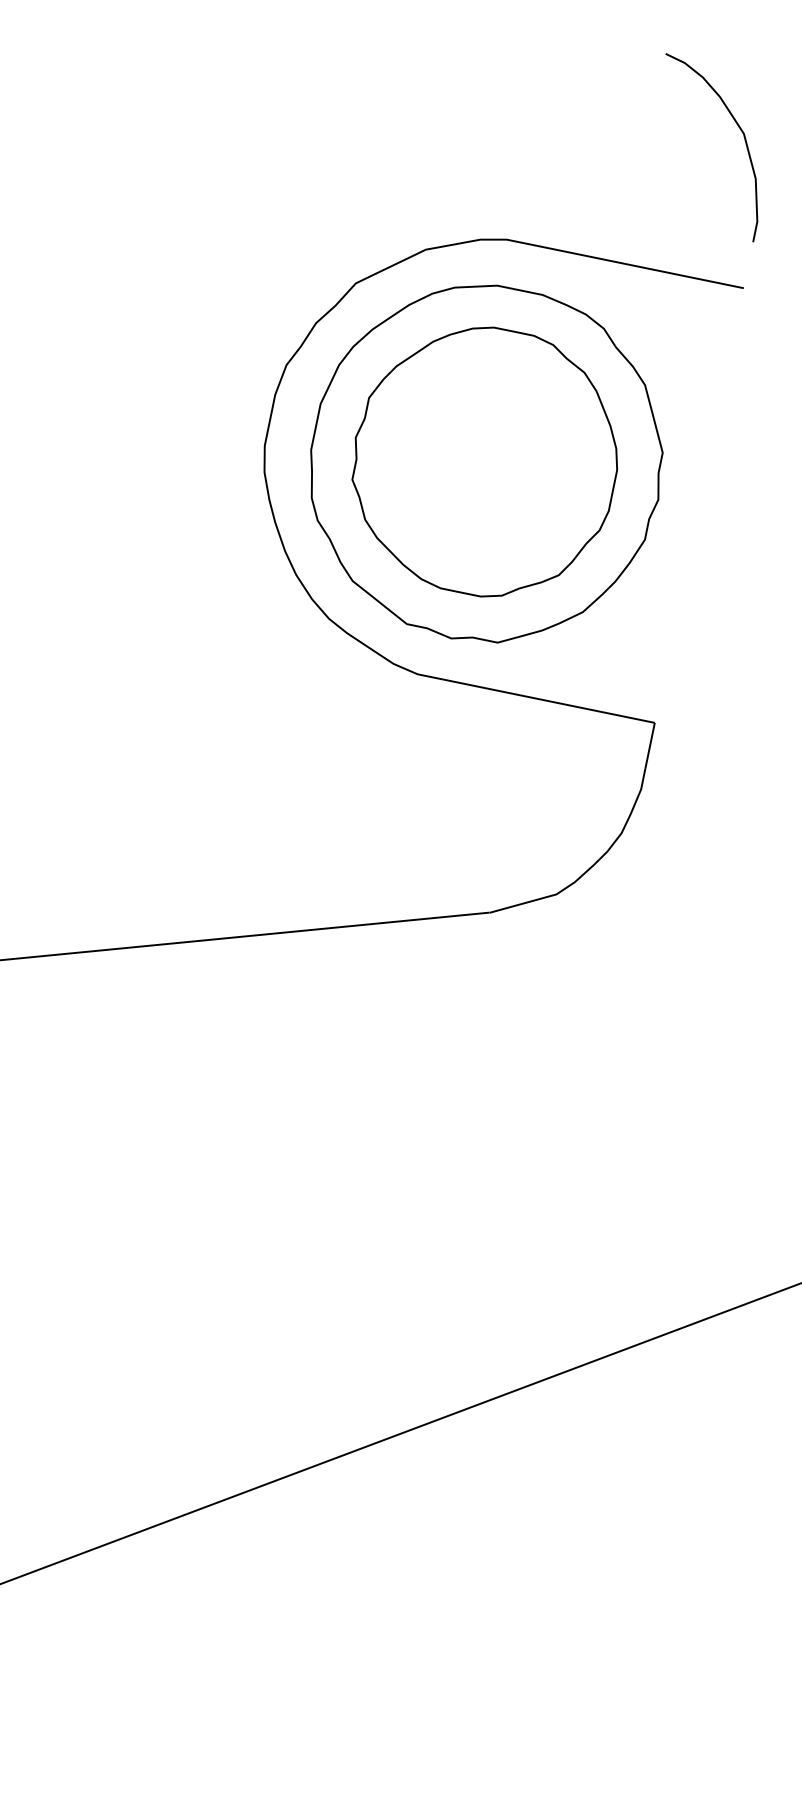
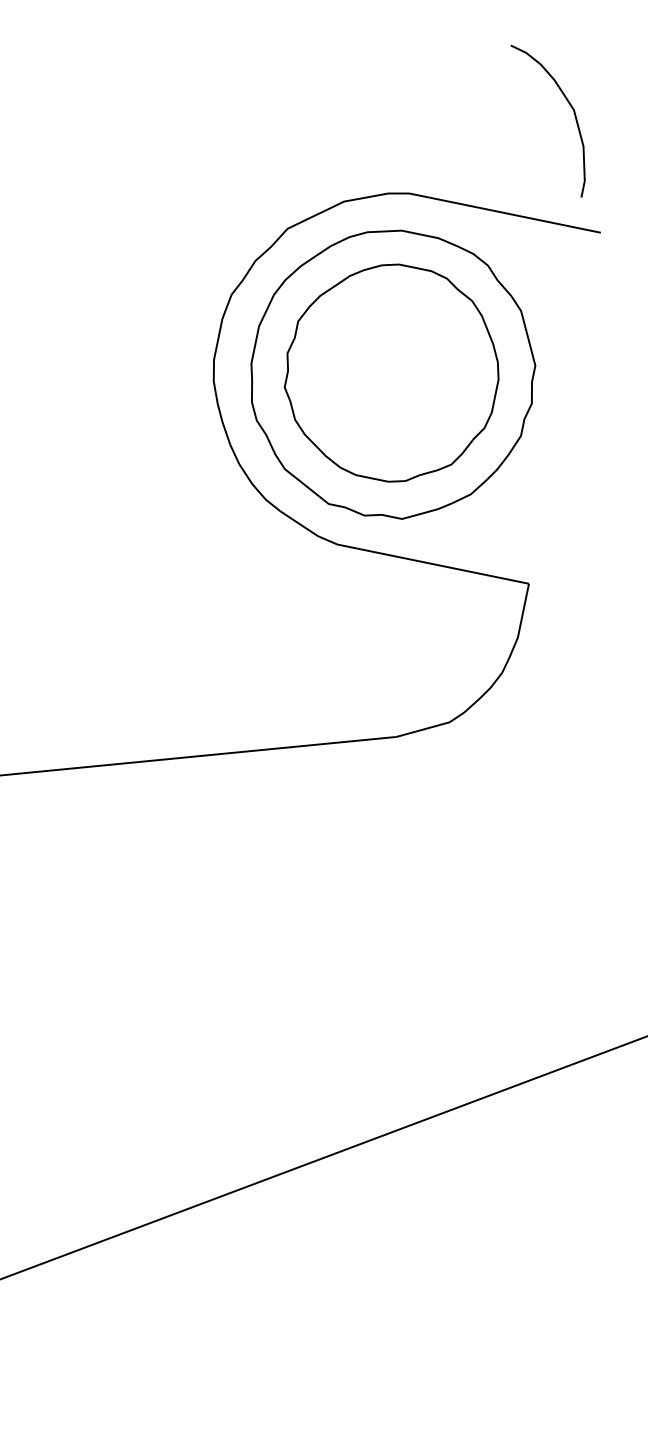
curve: (738, 128) -> (569, 105), moved

